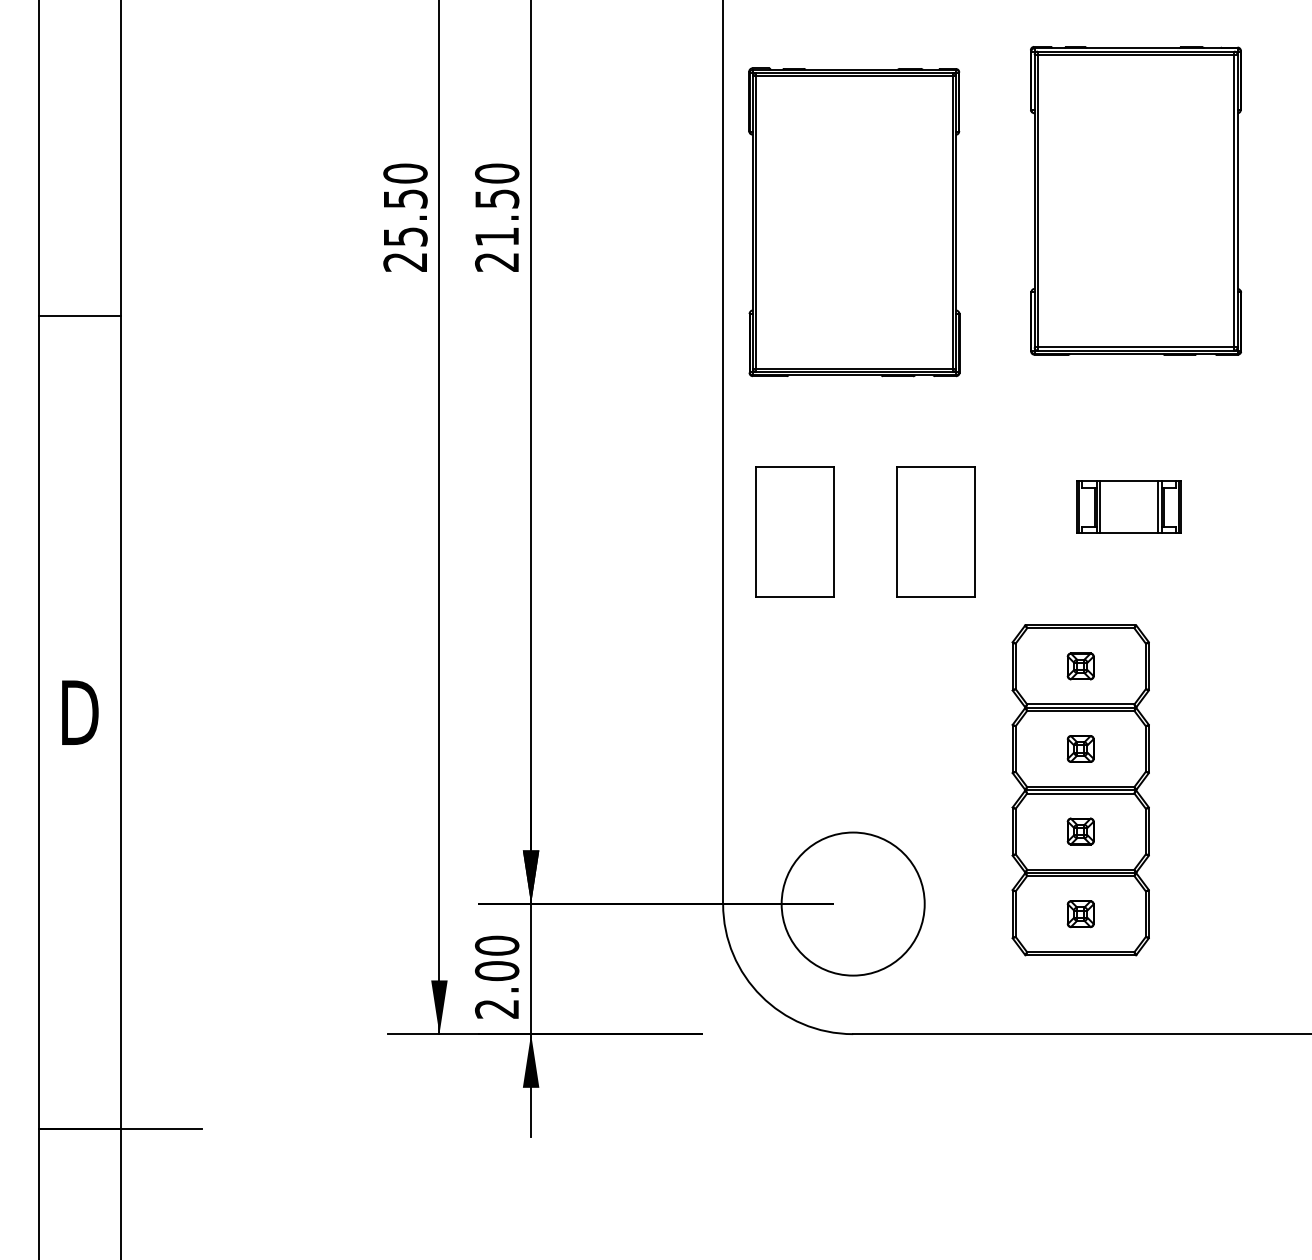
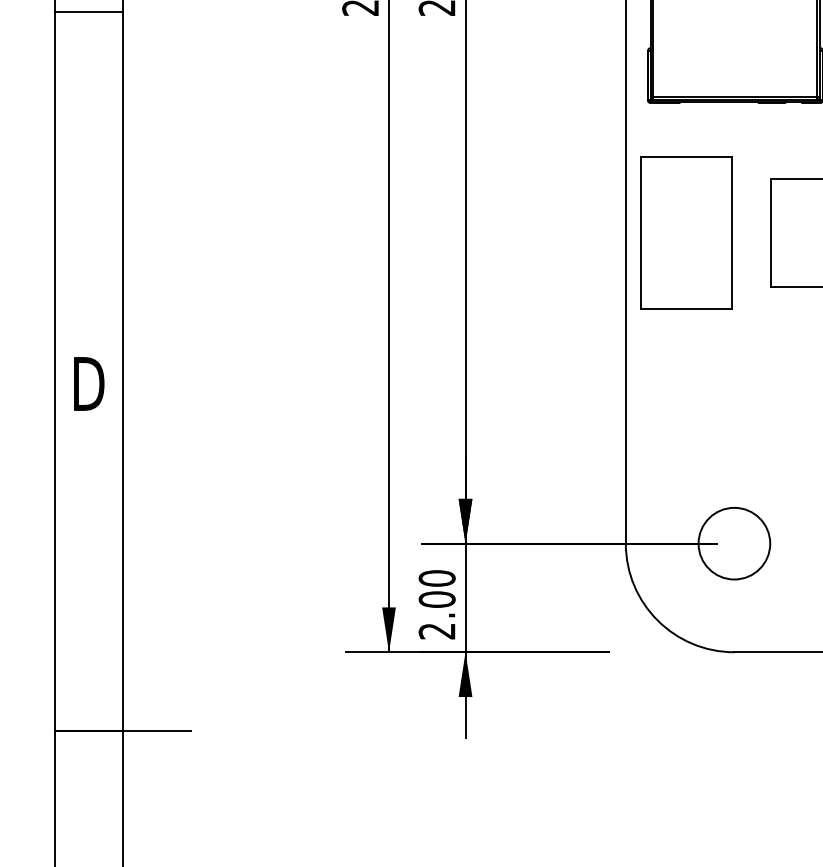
line: (79, 315) -> (88, 11), moved
part: (794, 531) -> (685, 232), size x1.4
circle: (852, 903) -> (733, 543), size x0.6

